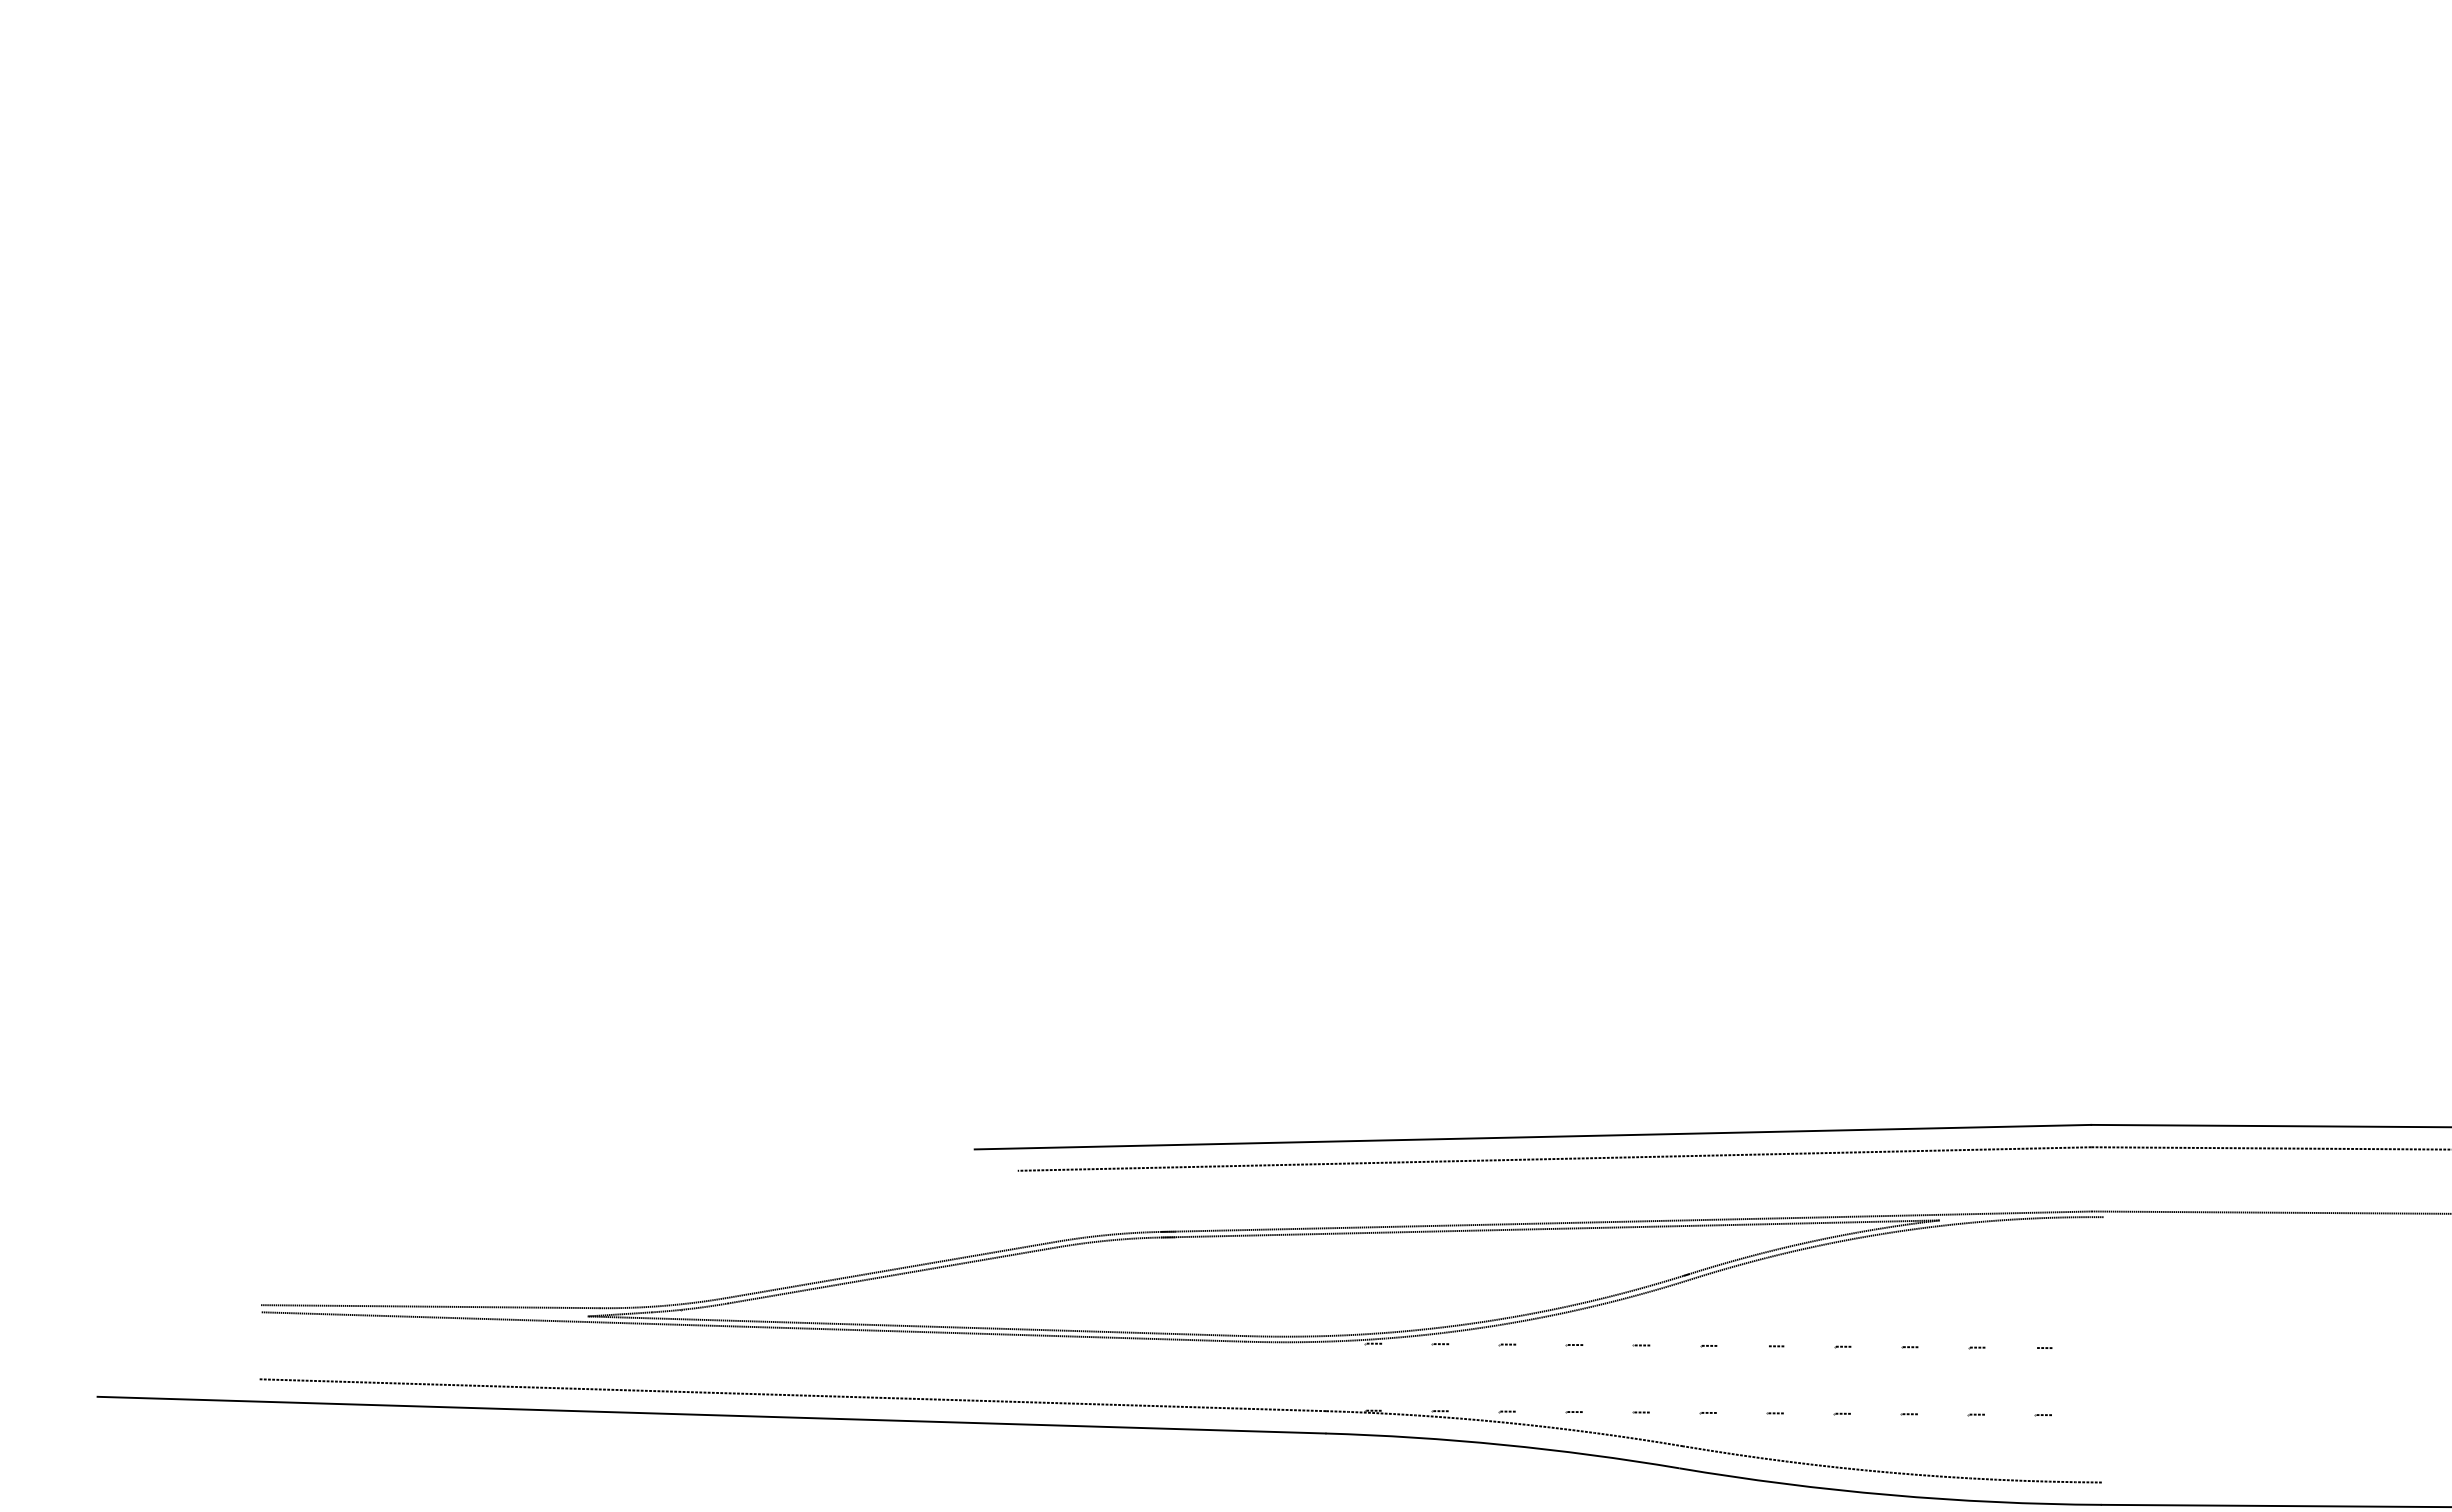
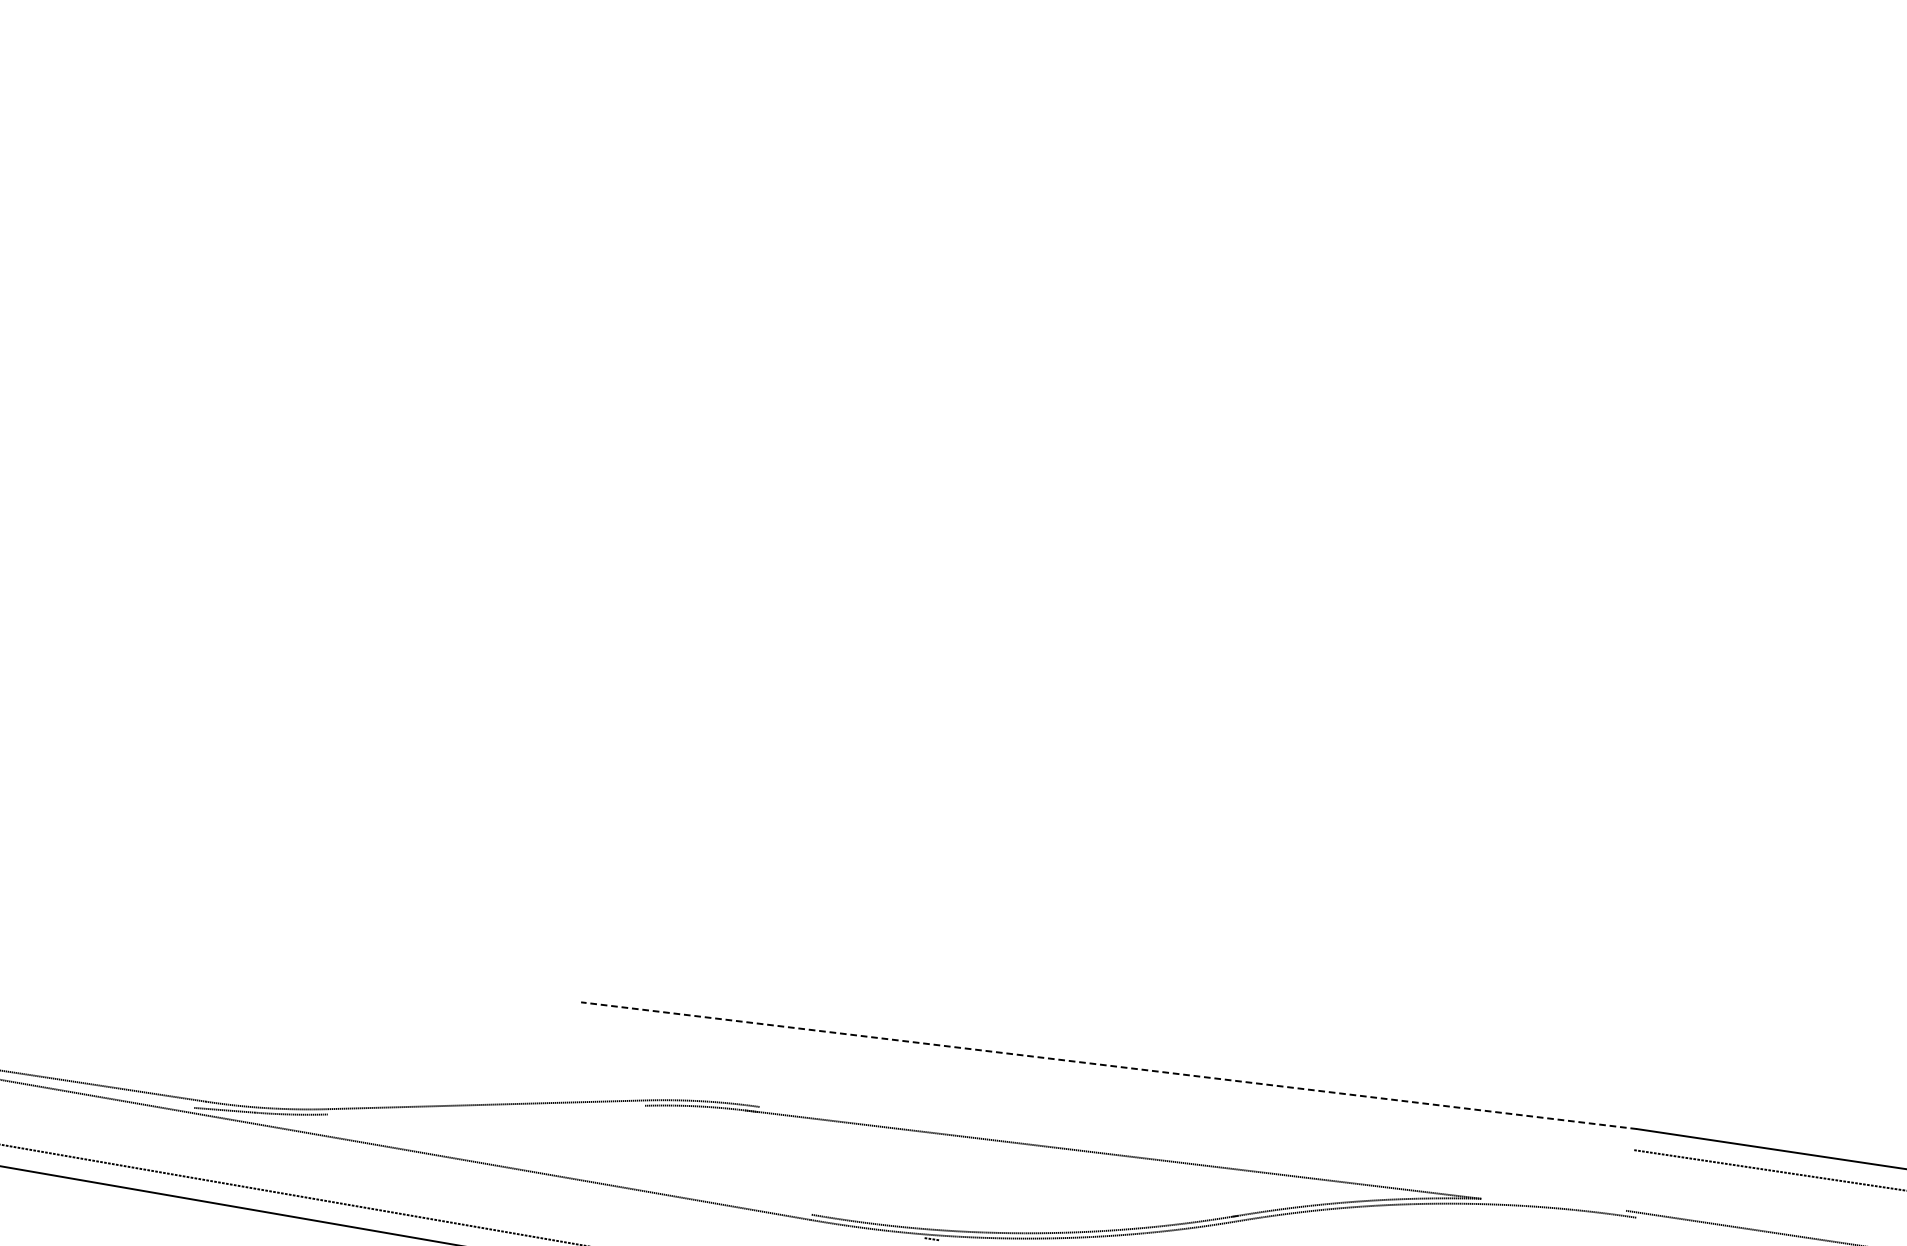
line: (1532, 1137) -> (1108, 1065), solid -> dashed
line: (1554, 1158) -> (1126, 1088), removed
line: (1625, 1221) -> (1184, 1157), removed
line: (892, 1275) -> (486, 1110), removed
line: (916, 1326) -> (502, 1161), removed

